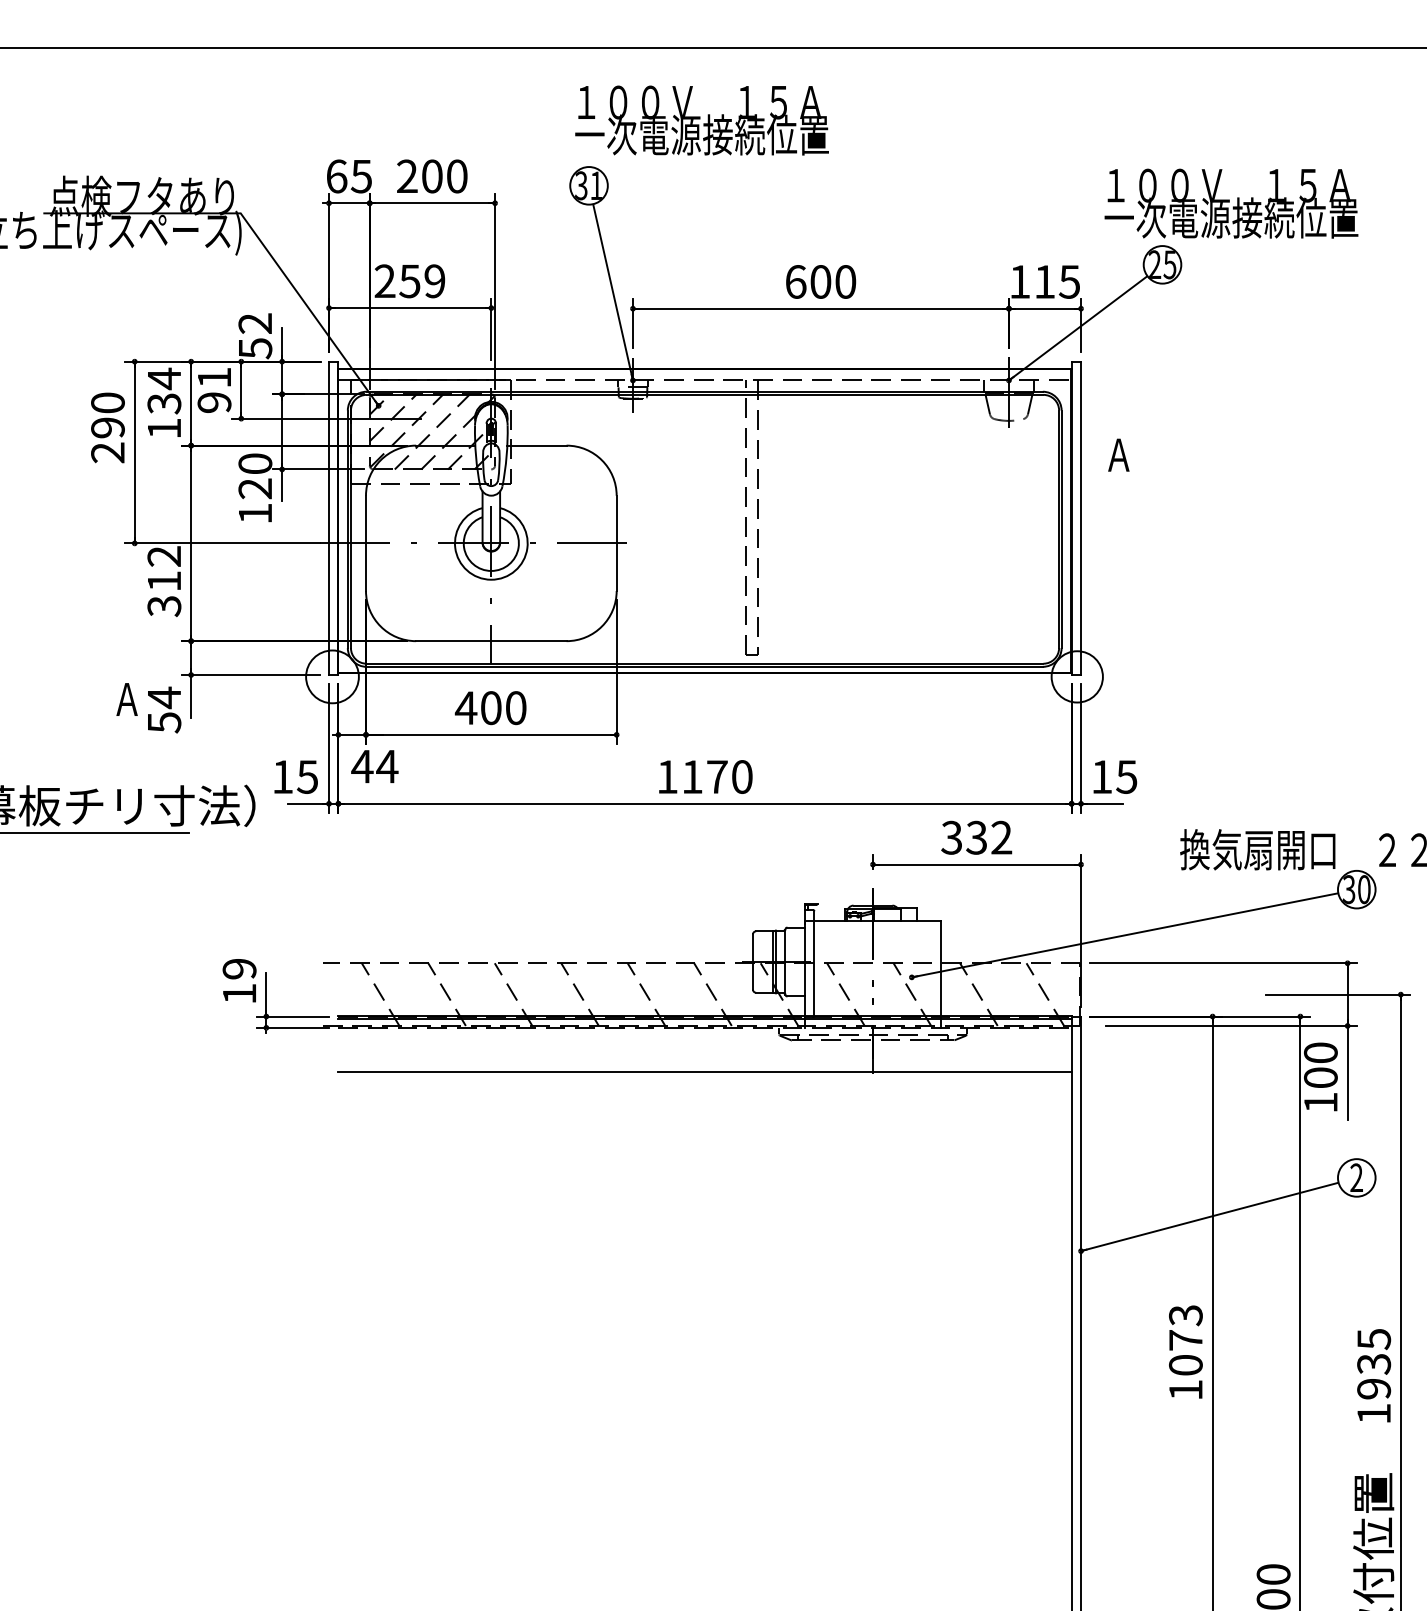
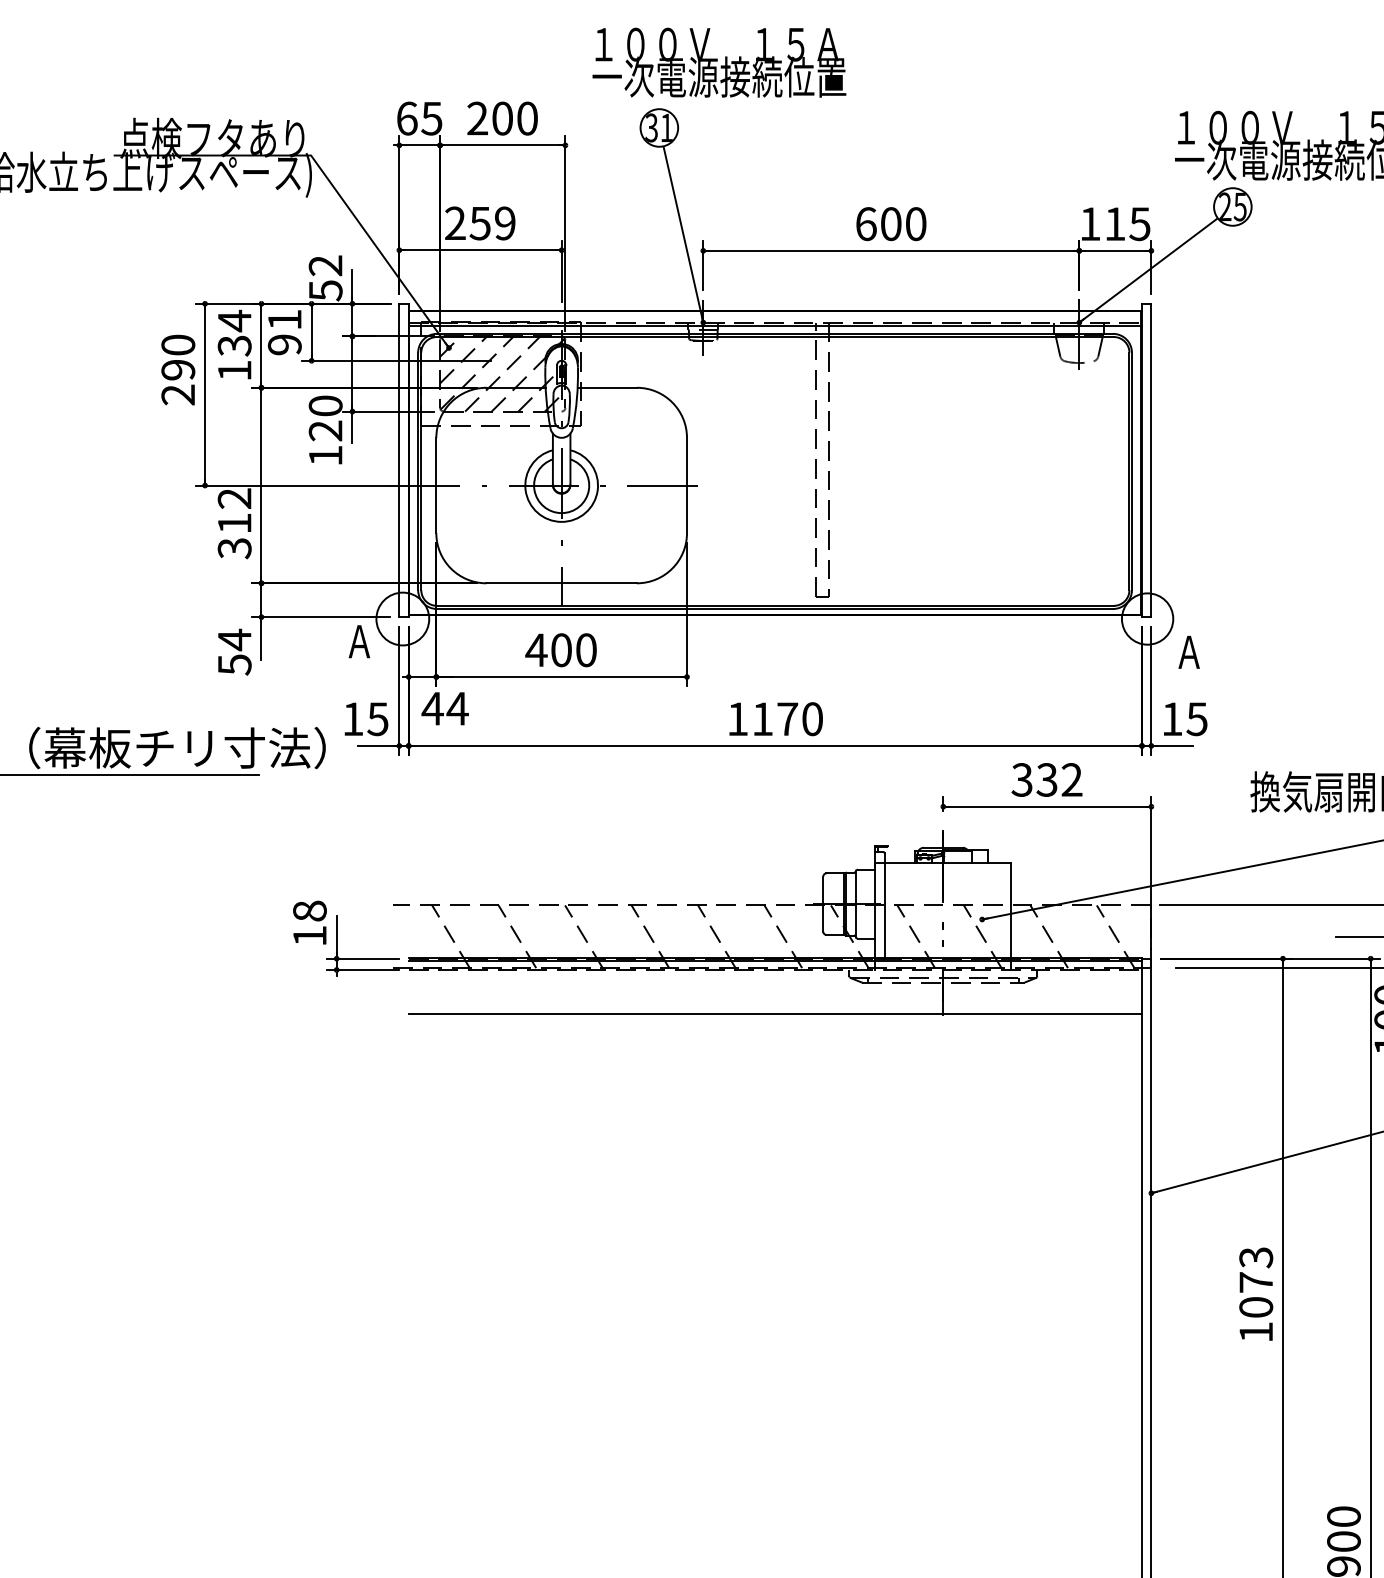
text: (701, 120) -> (718, 62), moved
line: (704, 383) -> (774, 325), added
text: (1118, 454) -> (1188, 651), moved
text: (126, 699) -> (358, 641), moved
text: (239, 968) -> (309, 910), 19 -> 18

